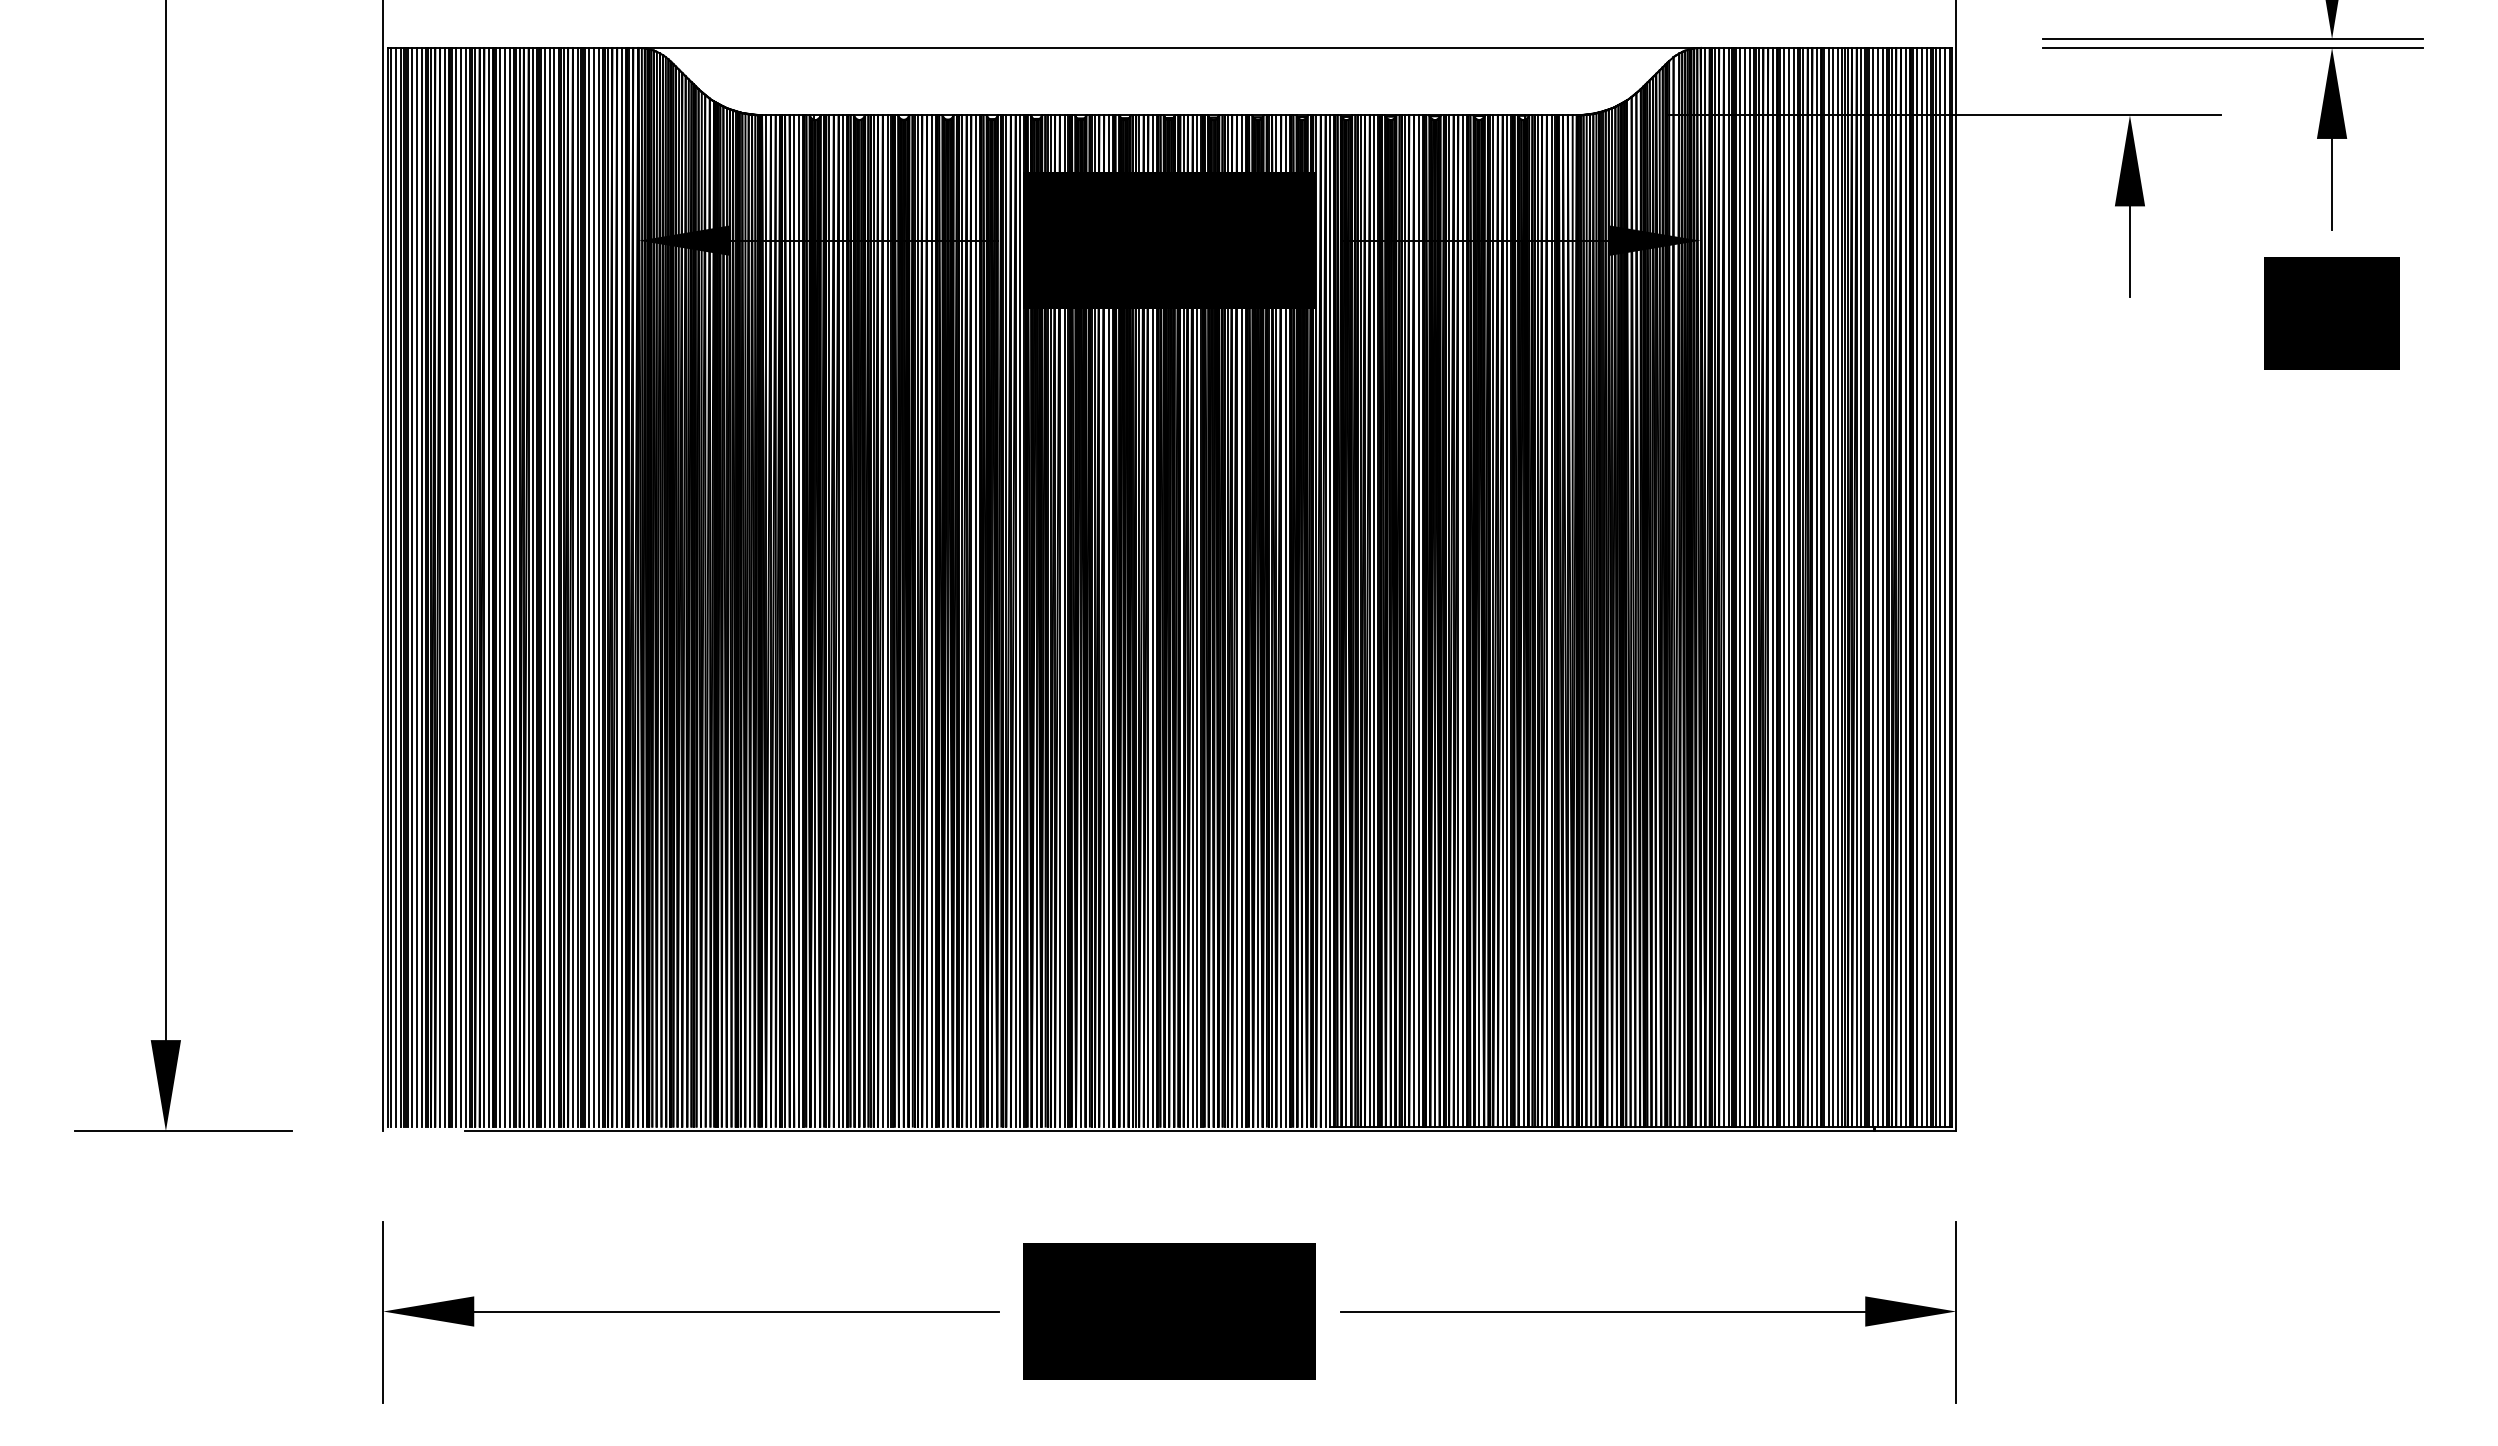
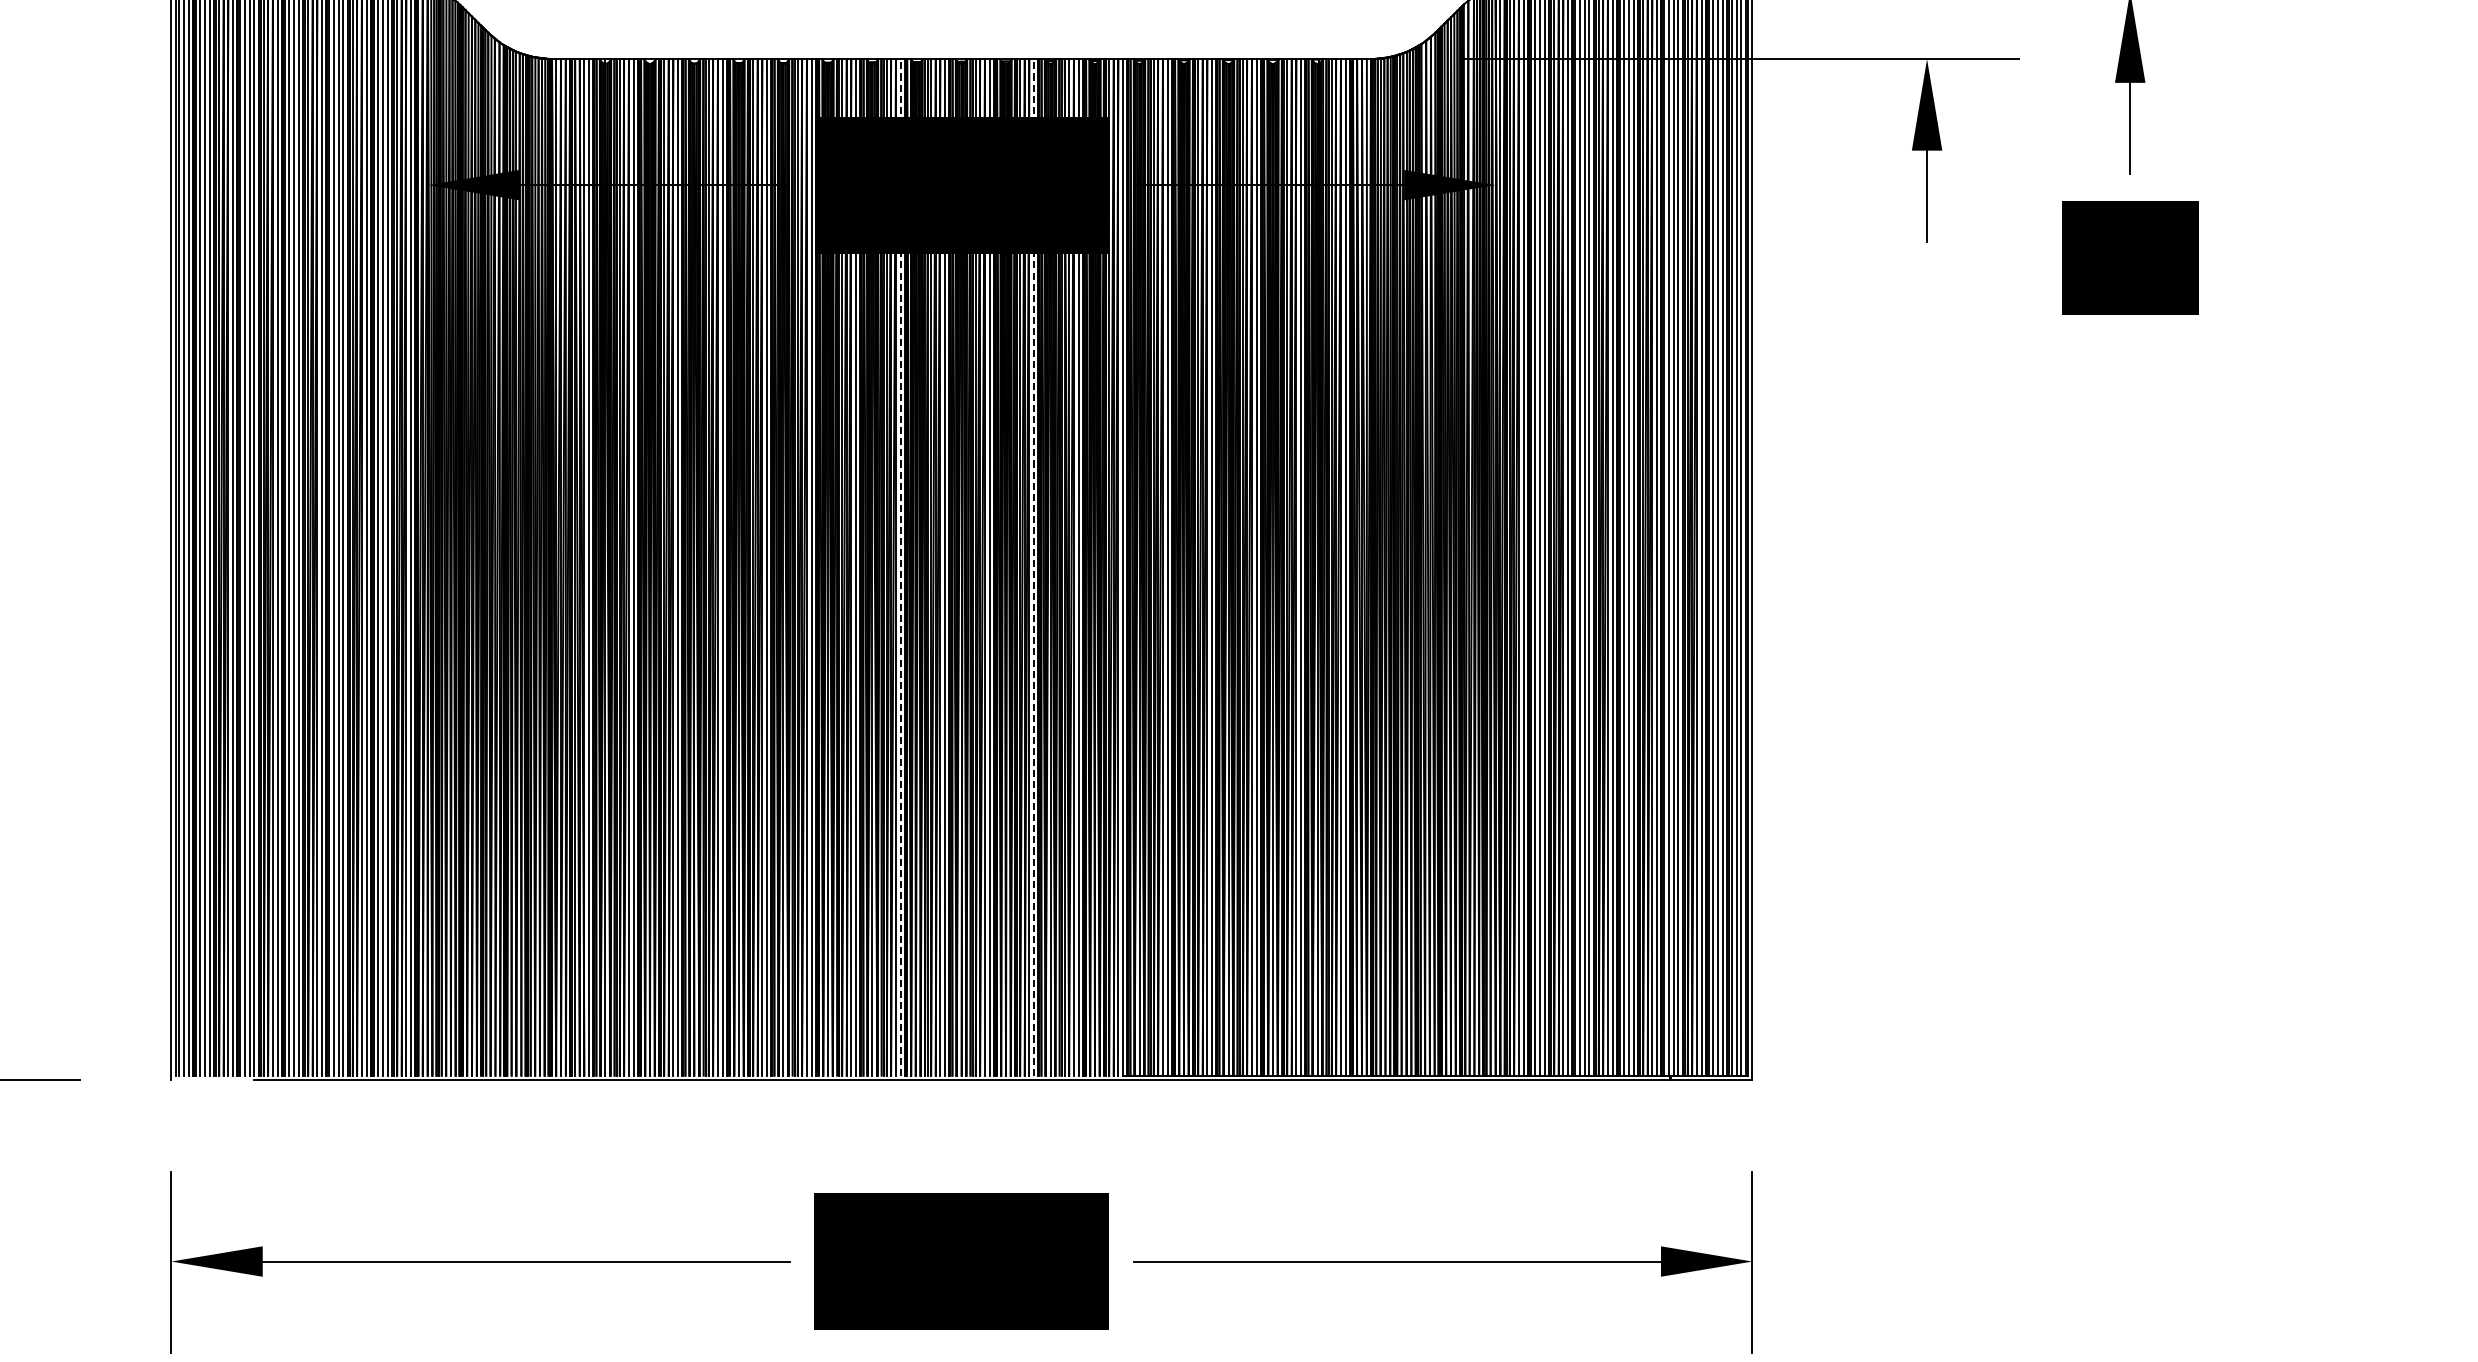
line: (1108, 621) -> (900, 567), solid -> dashed
line: (1241, 621) -> (1033, 567), solid -> dashed

